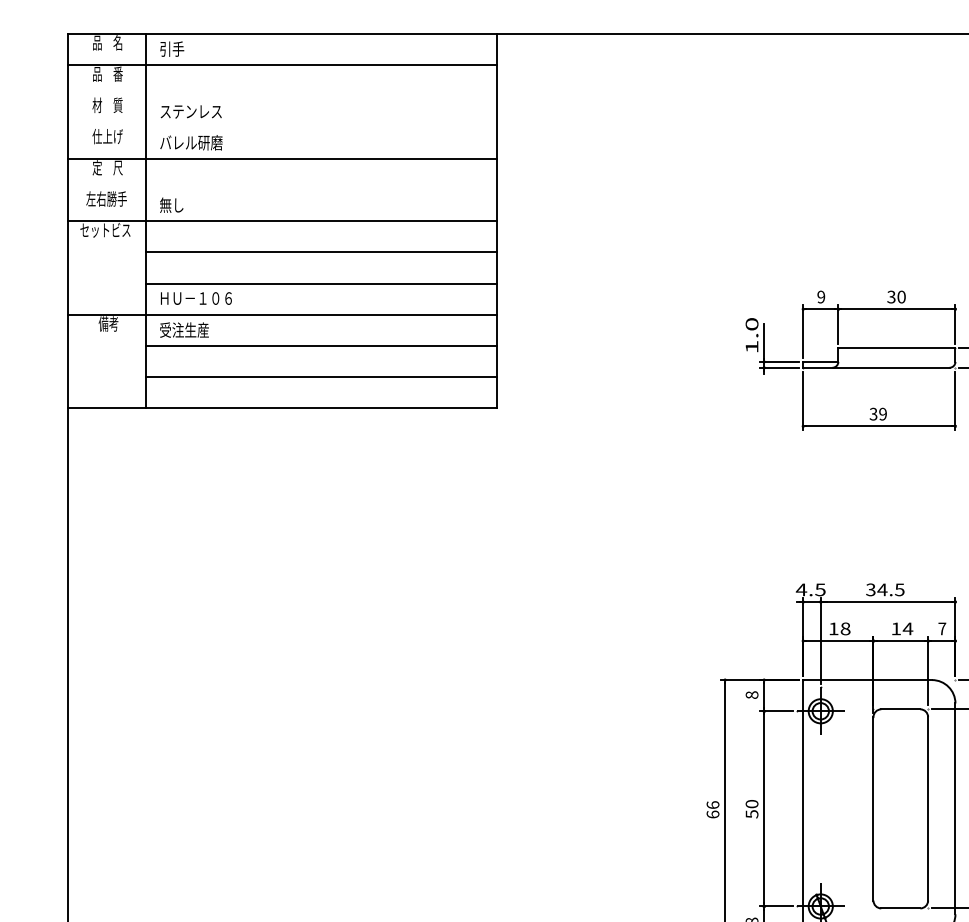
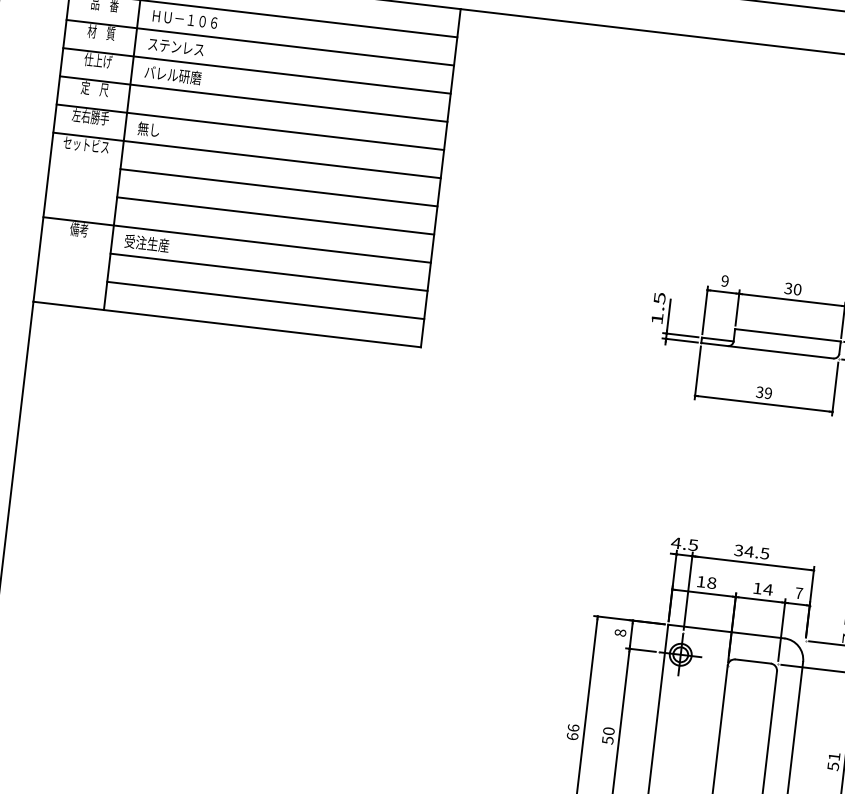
line: (282, 96) -> (260, 43), added
line: (282, 127) -> (256, 70), added
line: (282, 189) -> (250, 126), added
text: (196, 298) -> (185, 19), moved
text: (751, 324) -> (659, 298), 1.0 -> 1.5

